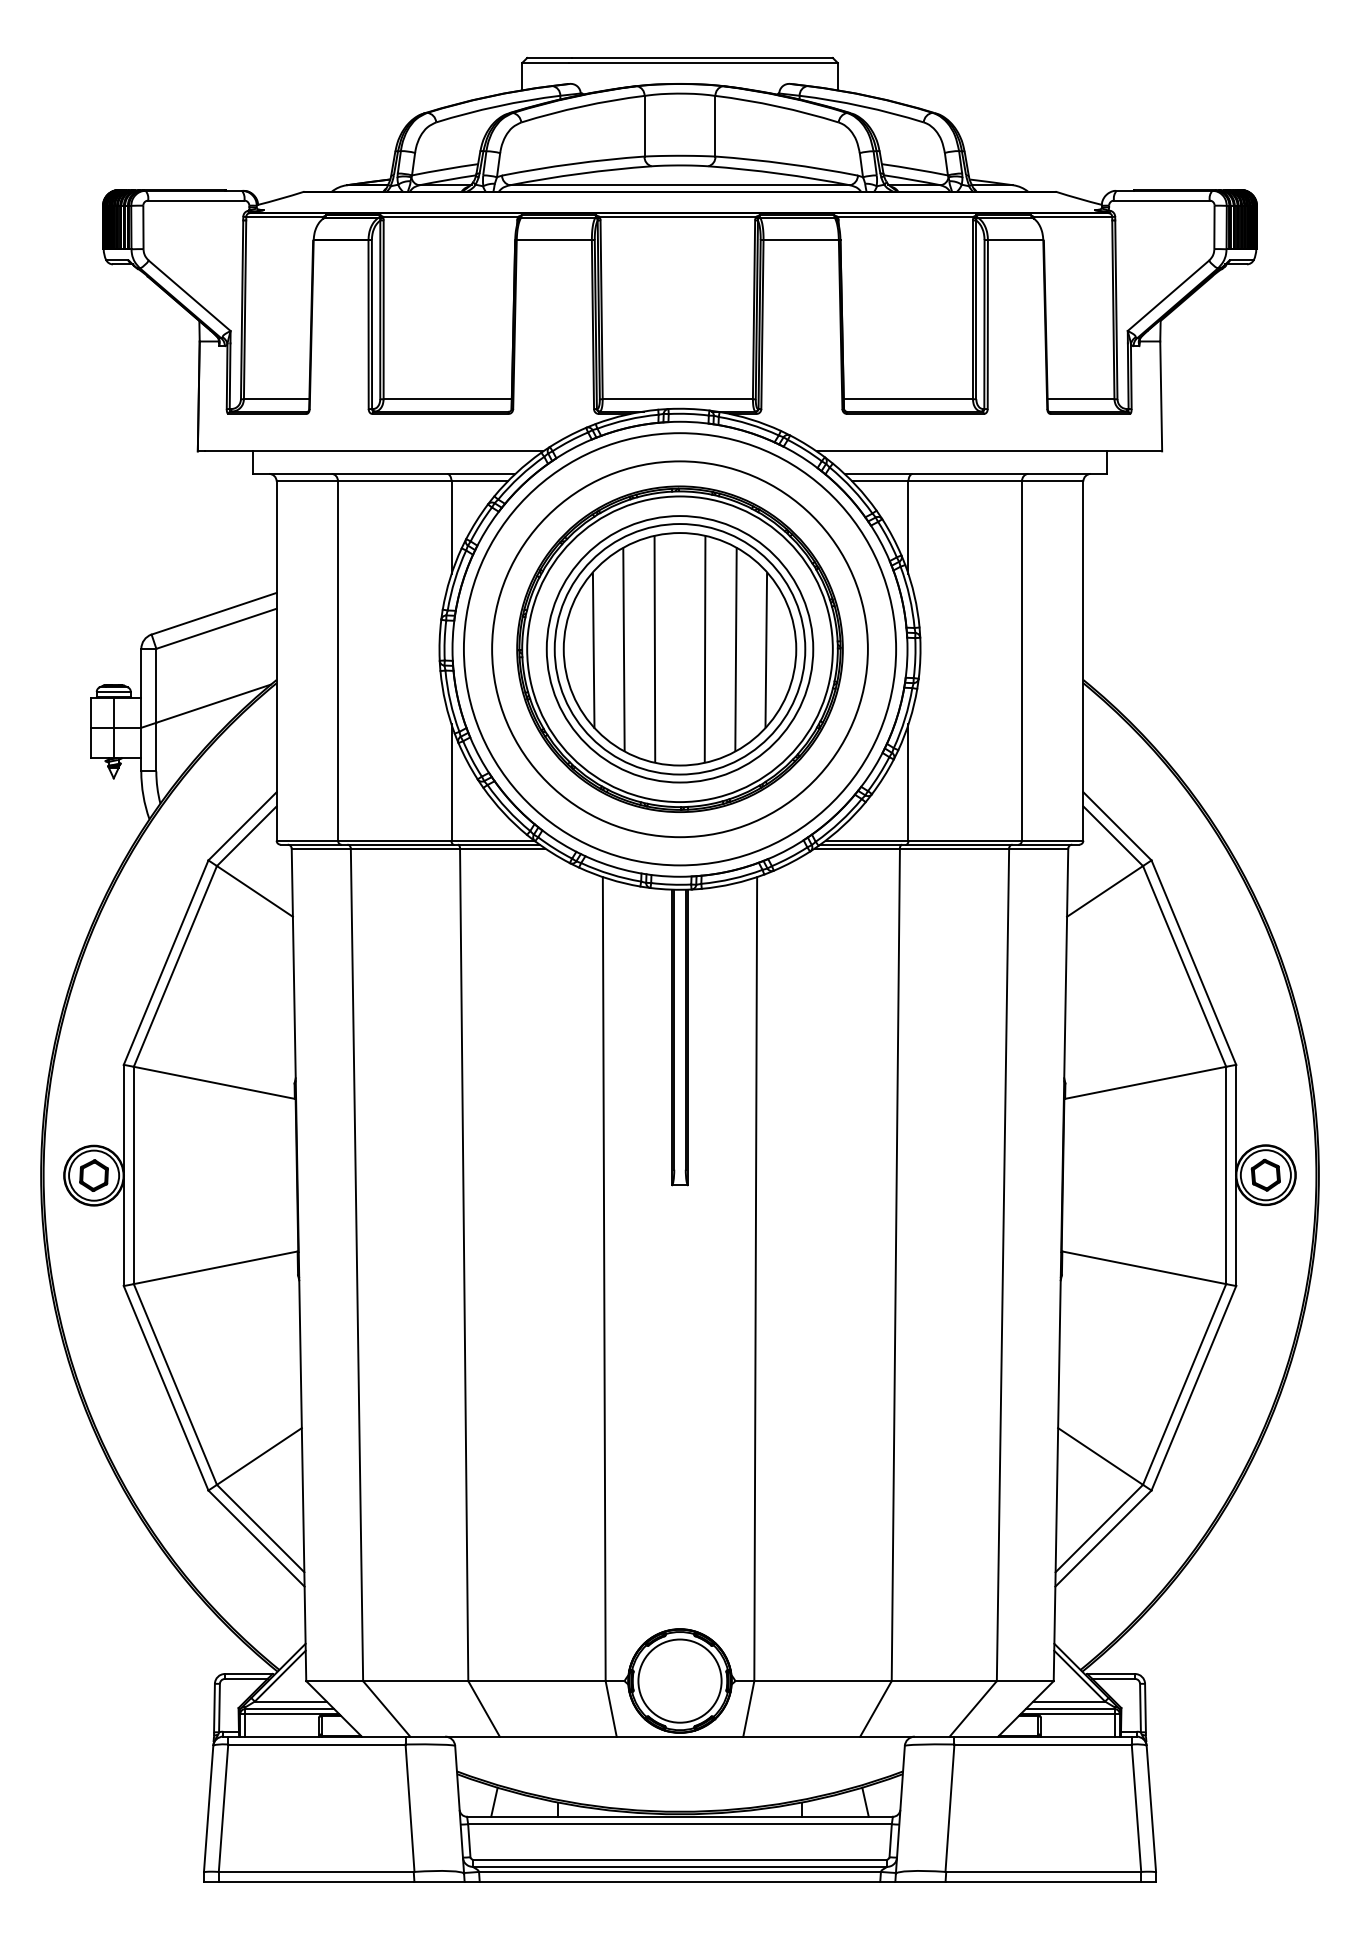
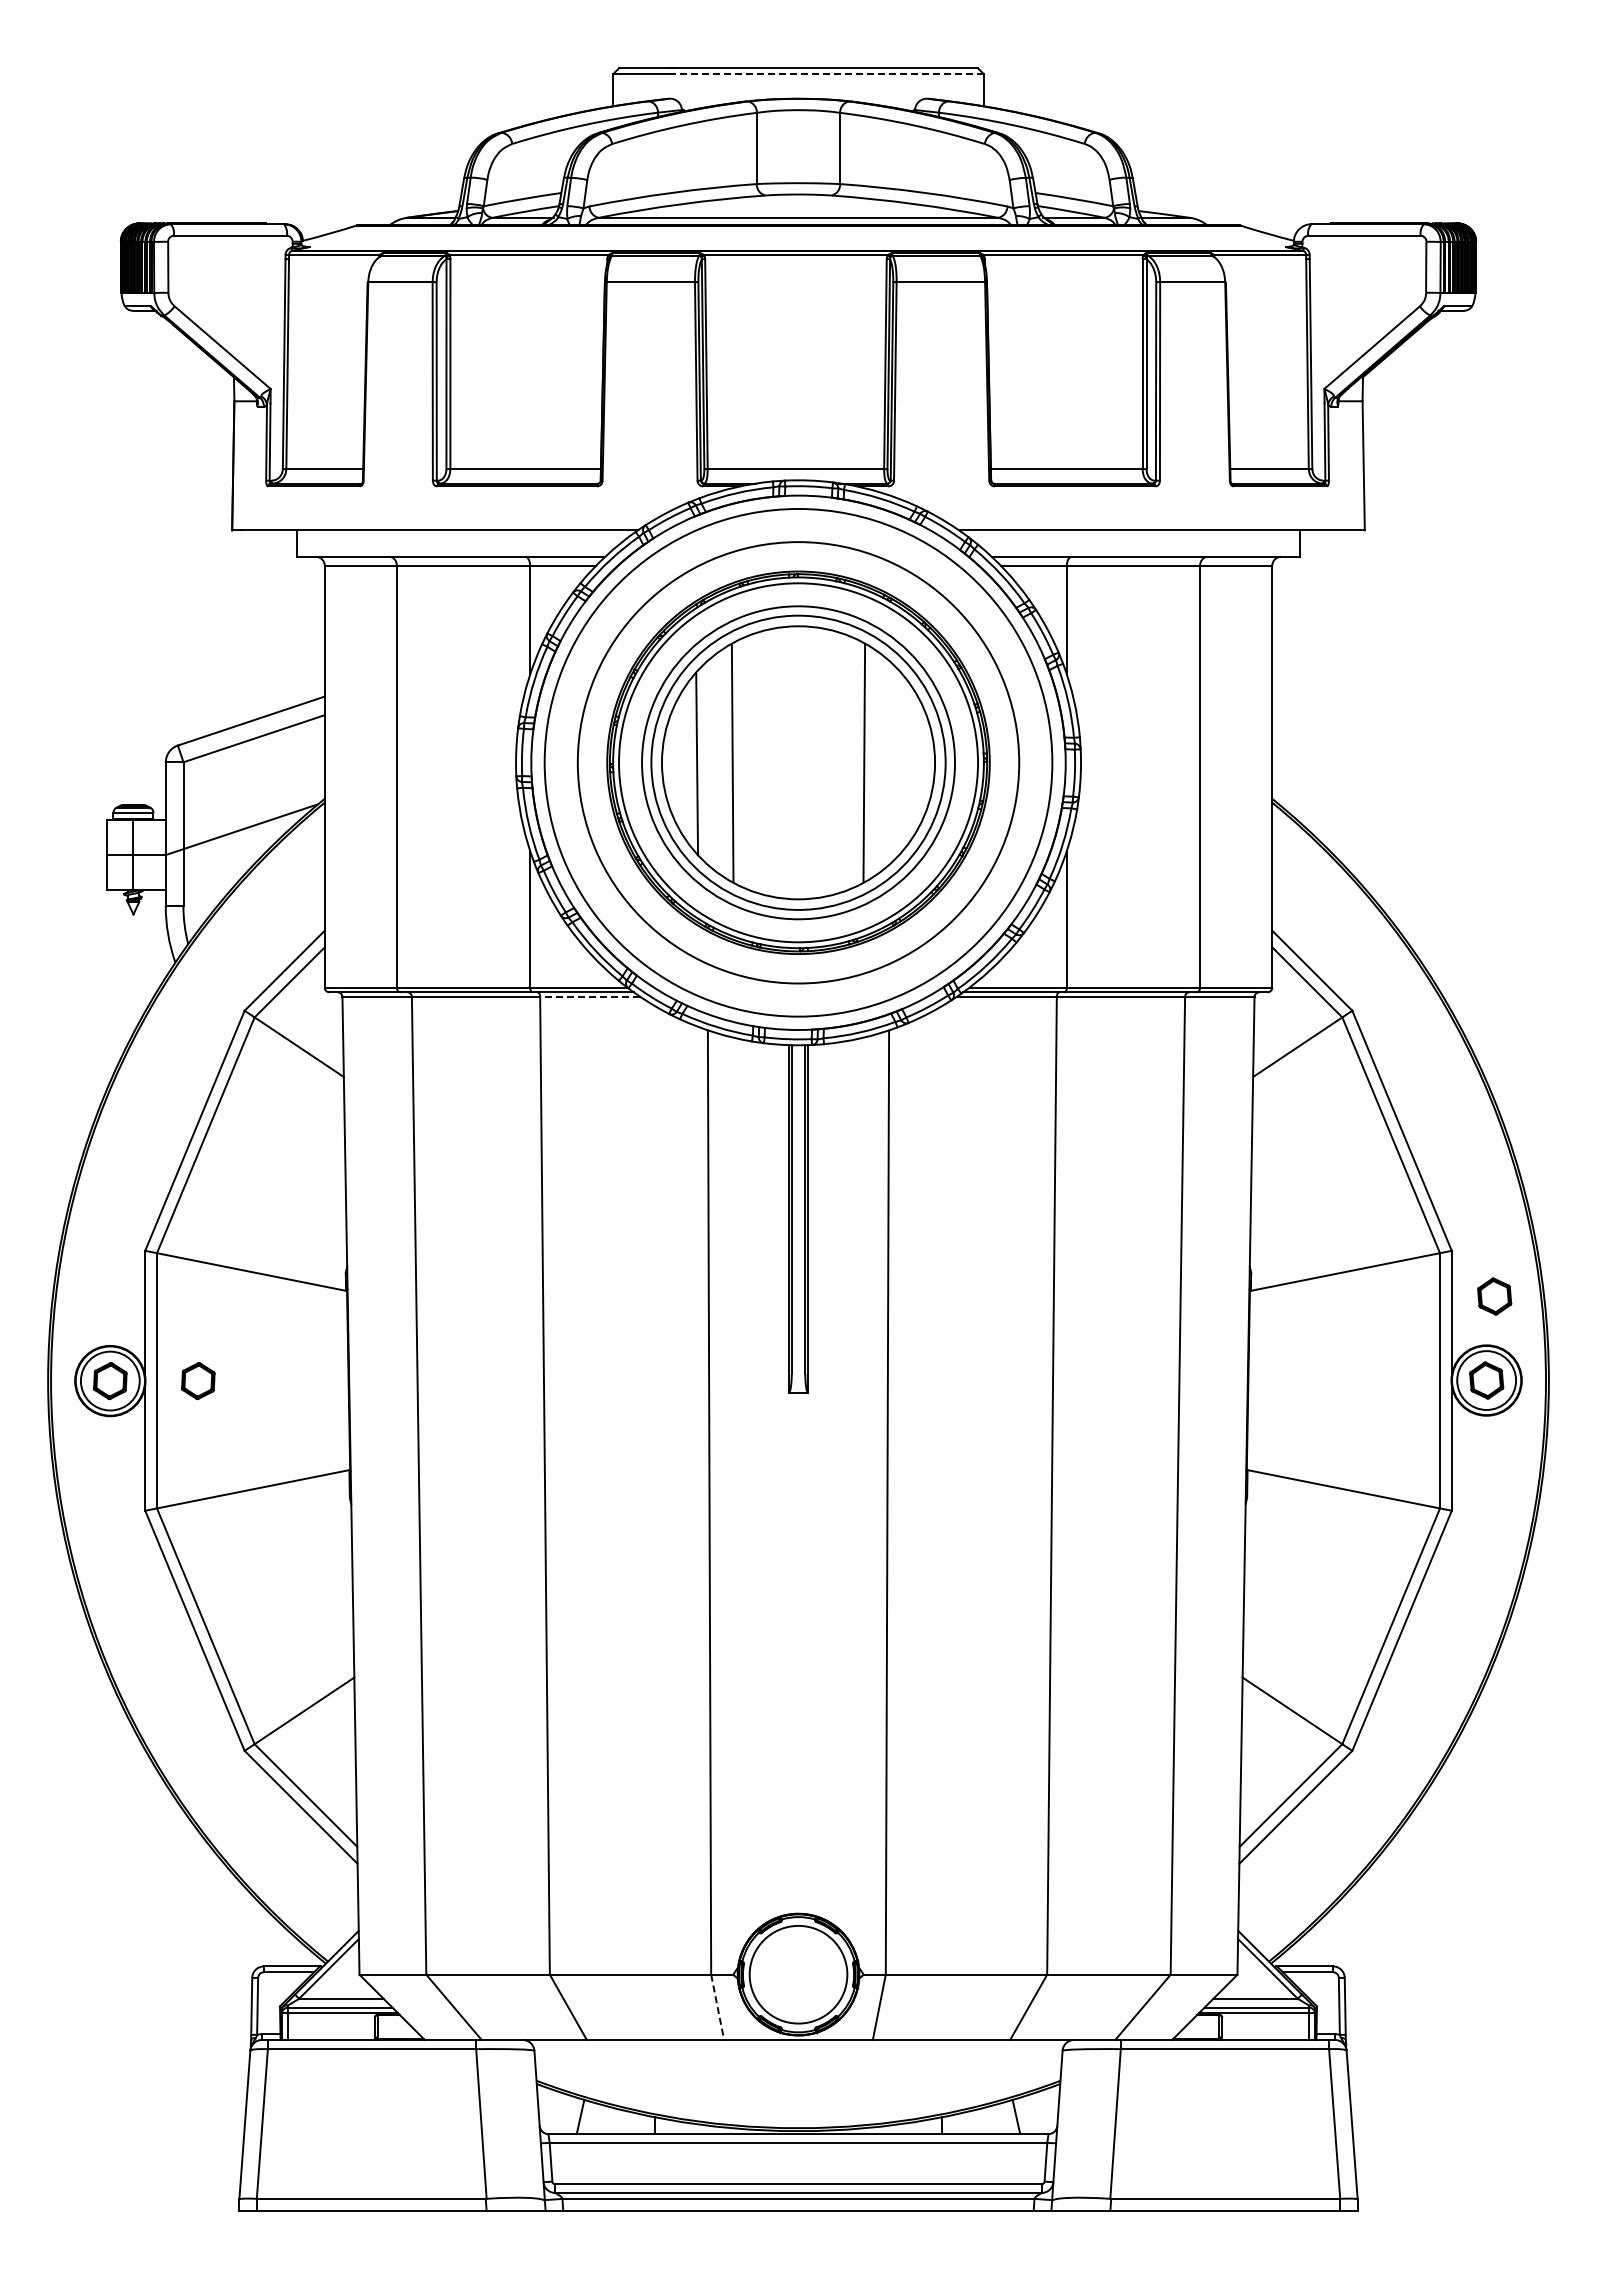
line: (702, 63) -> (825, 74), solid -> dashed
line: (654, 649) -> (768, 762), removed
line: (704, 649) -> (827, 762), removed
line: (765, 649) -> (899, 763), removed
line: (502, 849) -> (589, 997), solid -> dashed
part: (1272, 1103) -> (1494, 1296), added
part: (169, 1175) -> (198, 1380), added
line: (611, 1709) -> (717, 2007), solid -> dashed

